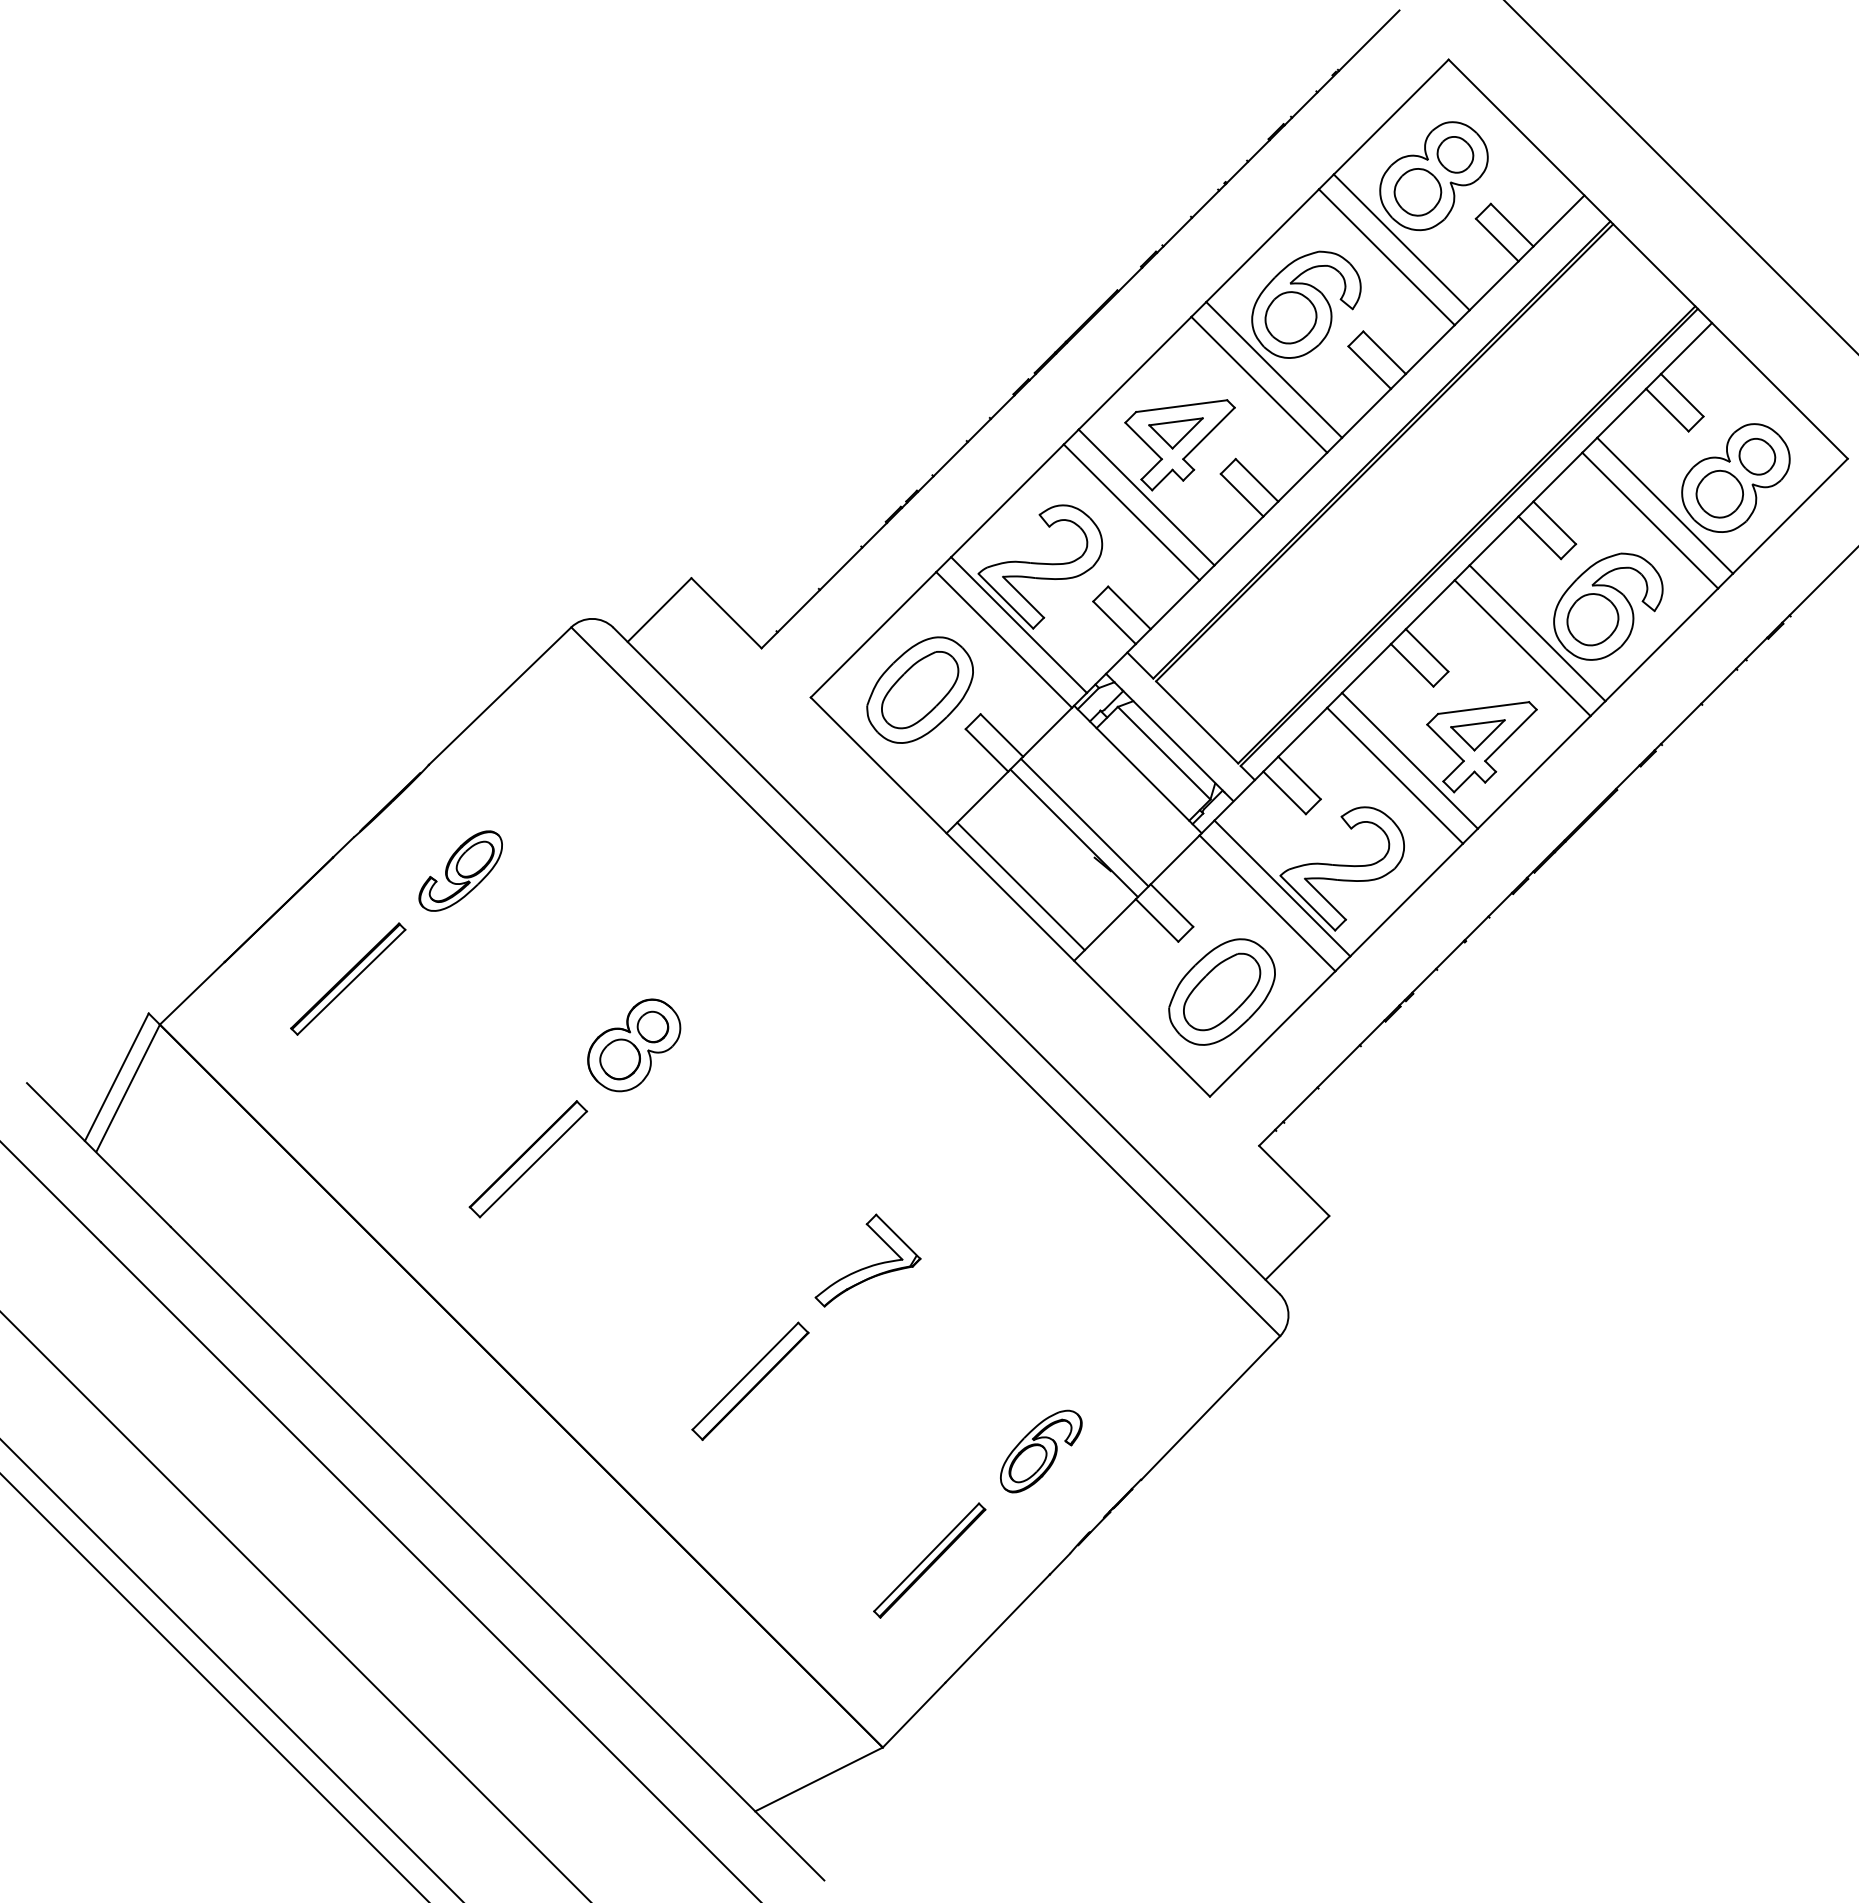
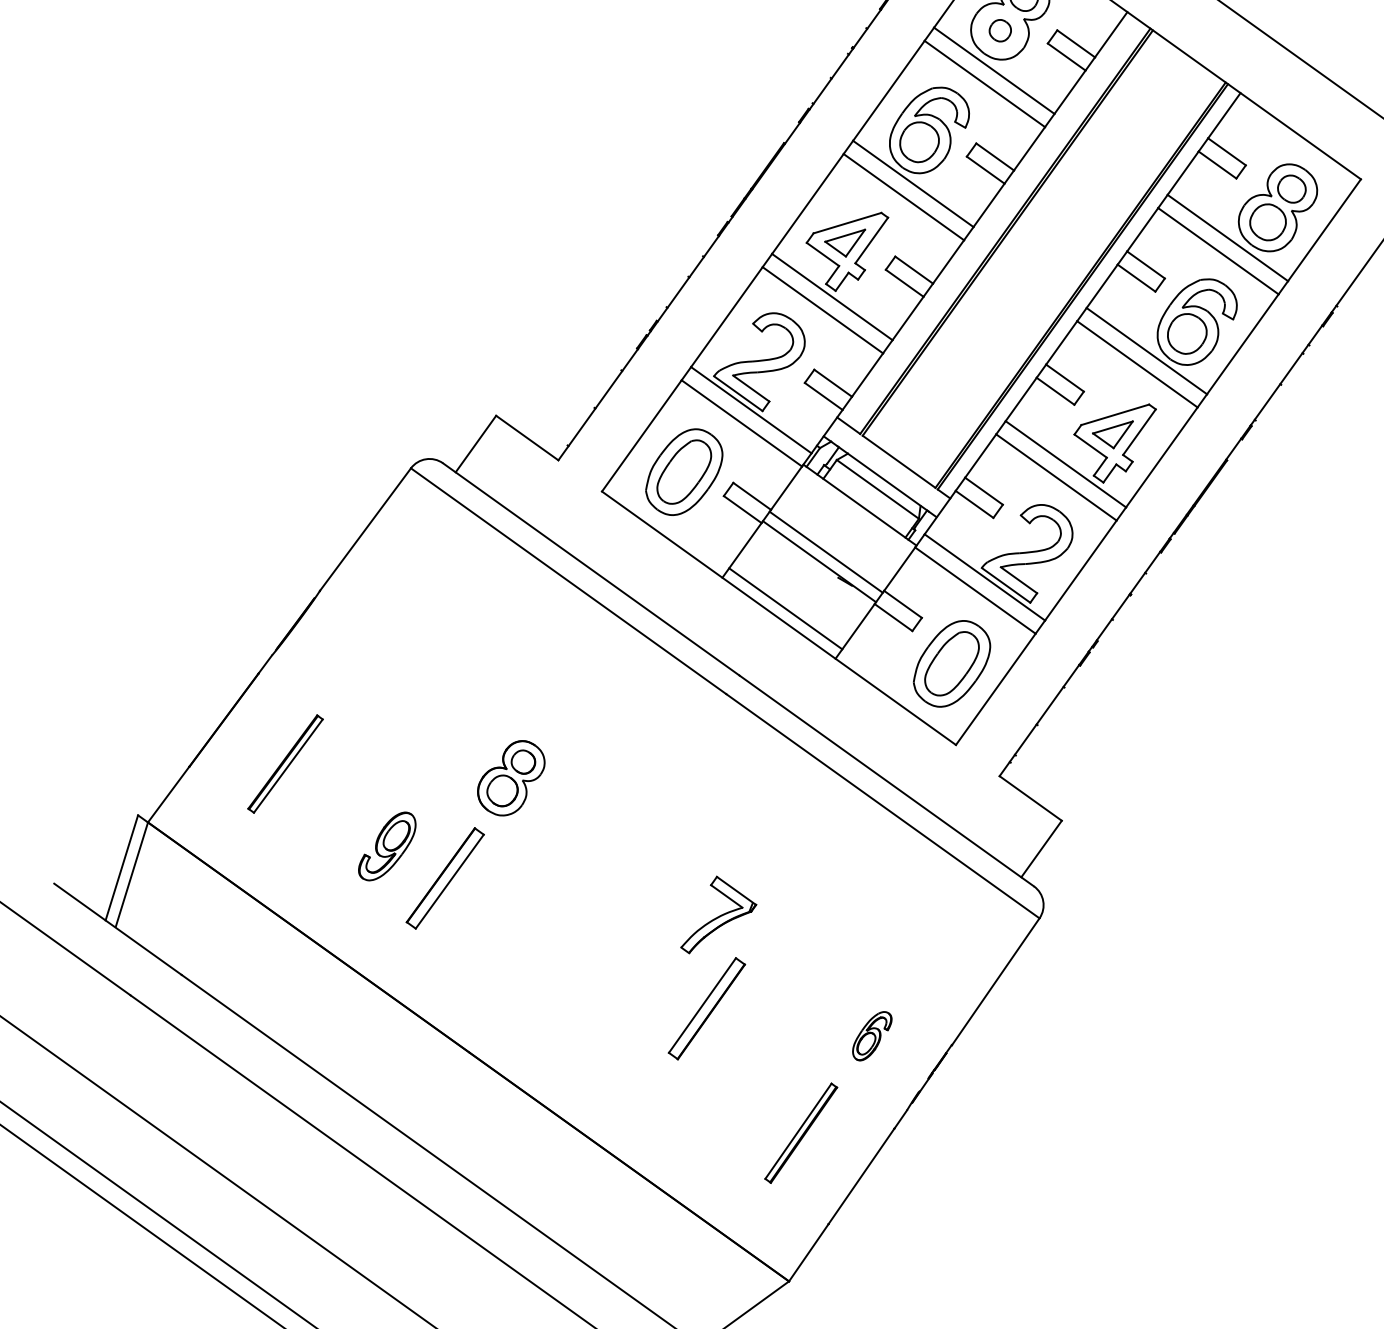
part: (1417, 192) -> (1000, 30), size x0.6
part: (460, 870) -> (386, 846), moved
part: (750, 1380) -> (706, 1008), moved
part: (1041, 1451) -> (872, 1036), size x0.7

